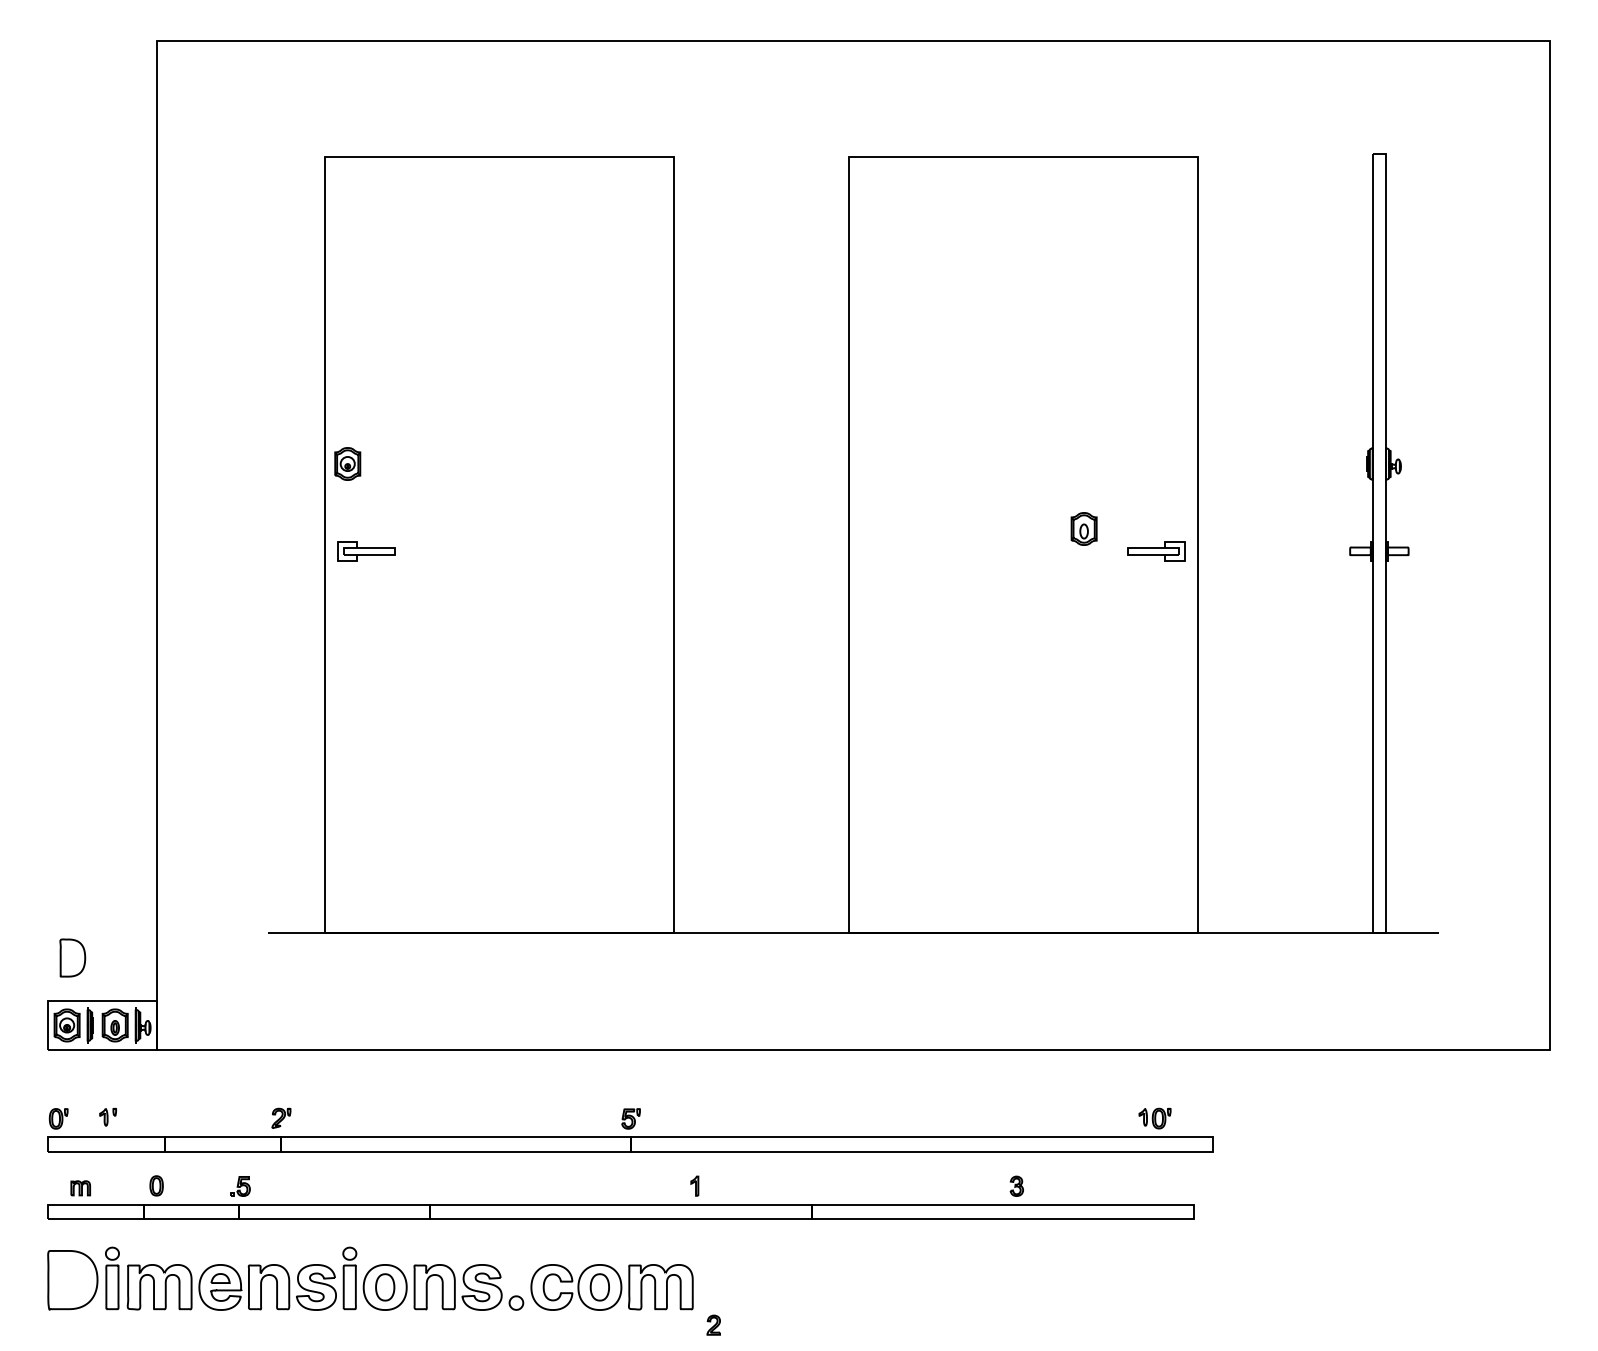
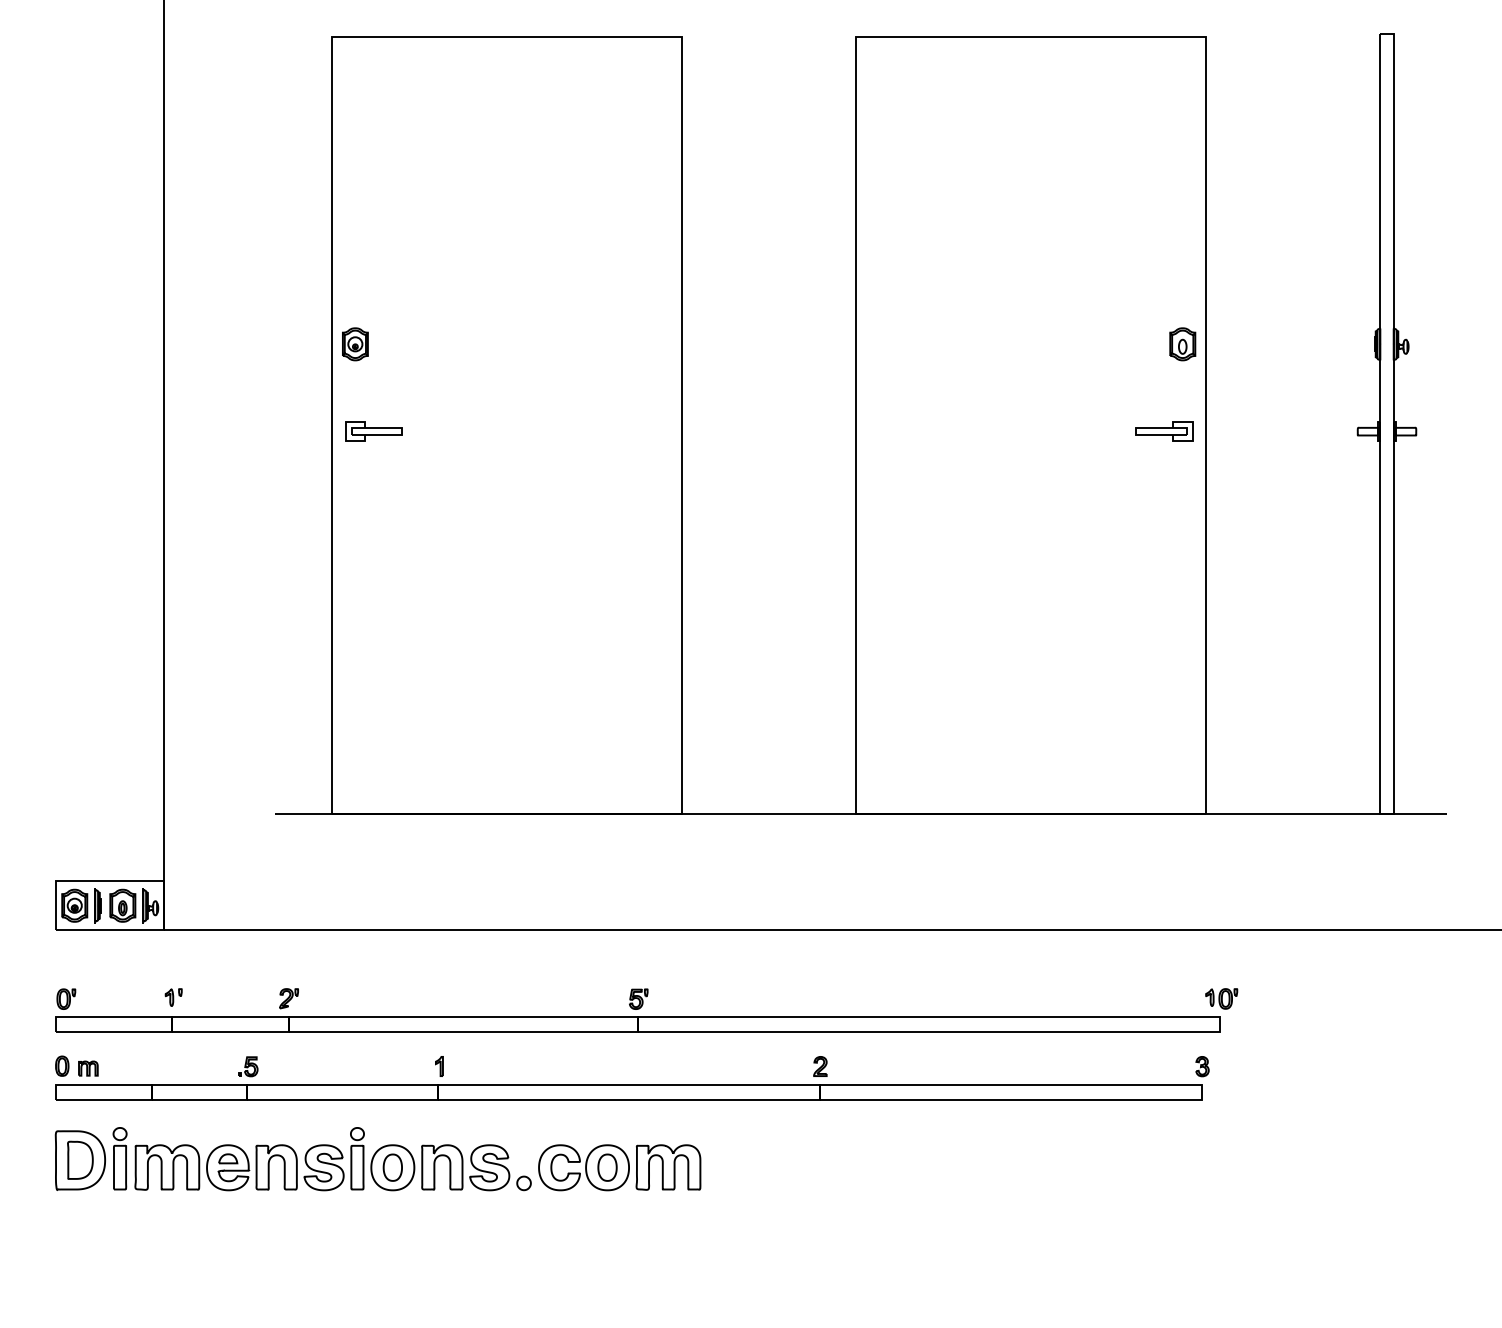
part: (1083, 528) -> (1182, 343), moved
part: (72, 957) -> (80, 1159), moved
part: (107, 1116) -> (173, 996), moved
part: (1154, 1118) -> (1221, 998), moved
part: (156, 1185) -> (62, 1065), moved
part: (694, 1185) -> (439, 1065), moved
part: (1016, 1185) -> (1202, 1065), moved
part: (713, 1324) -> (820, 1065), moved

